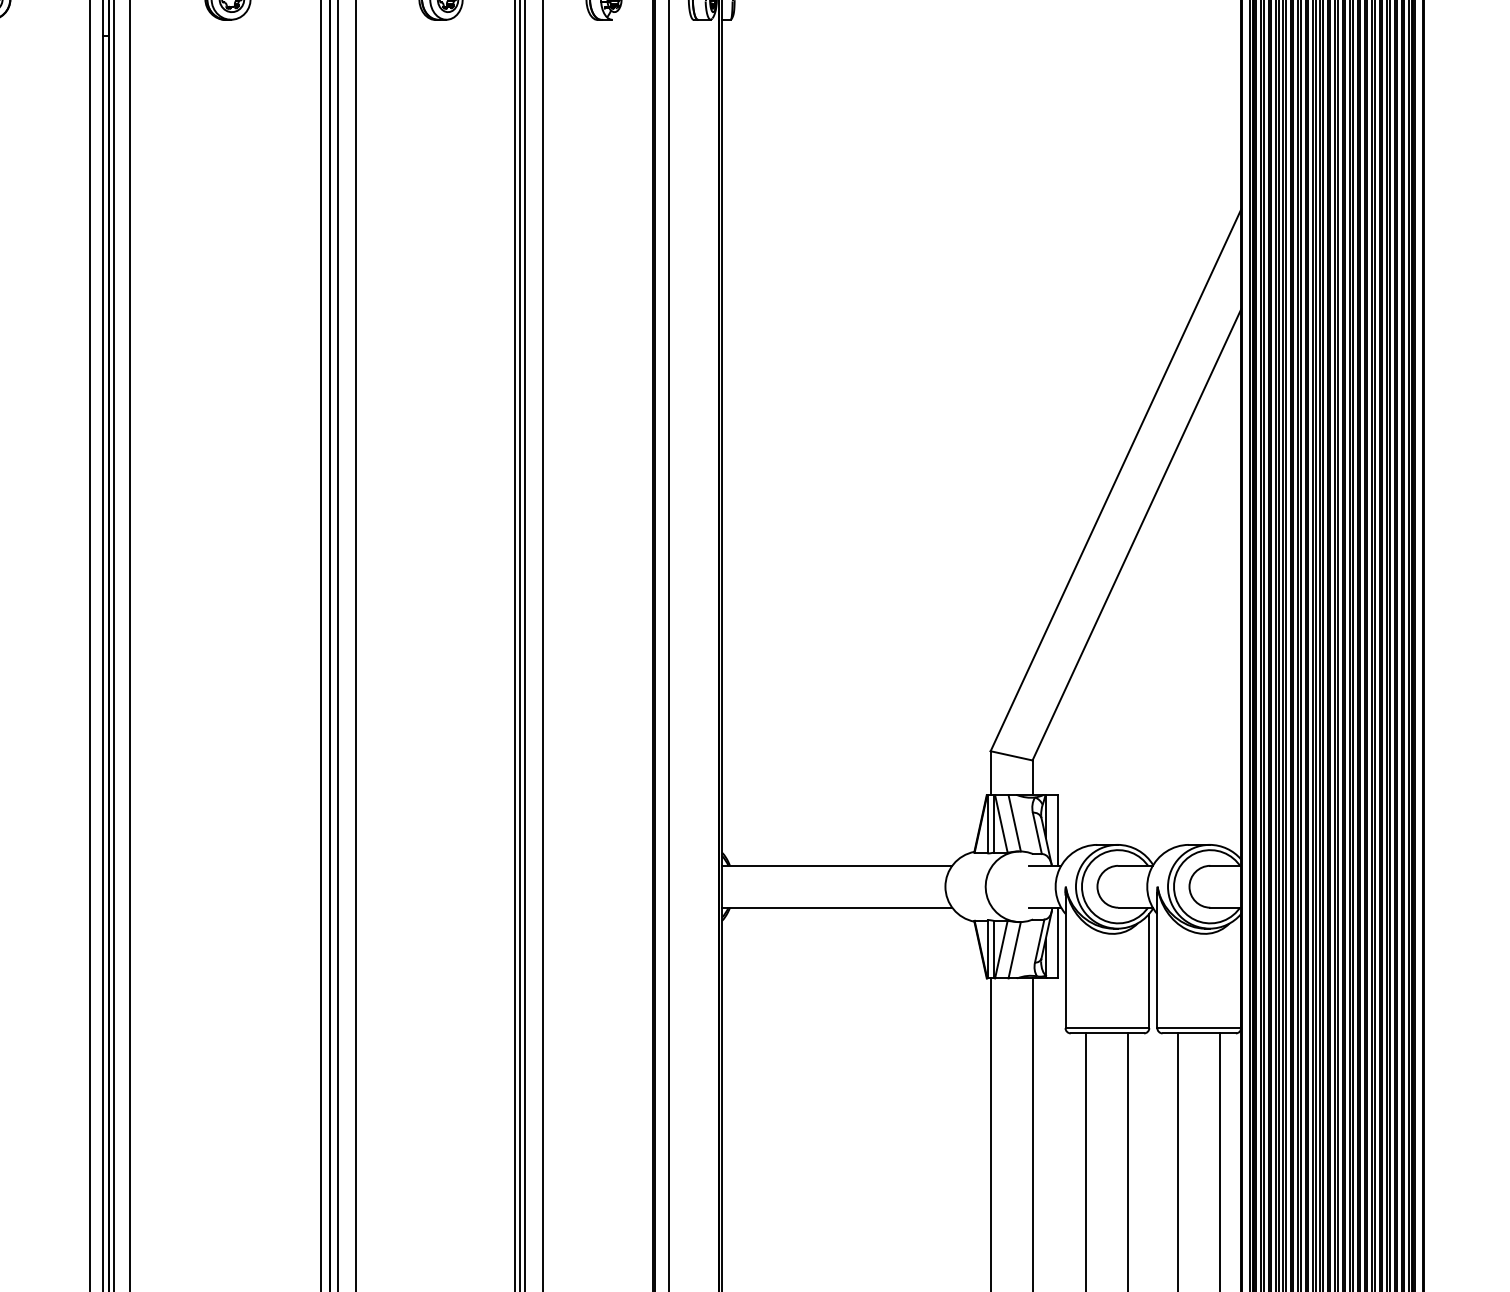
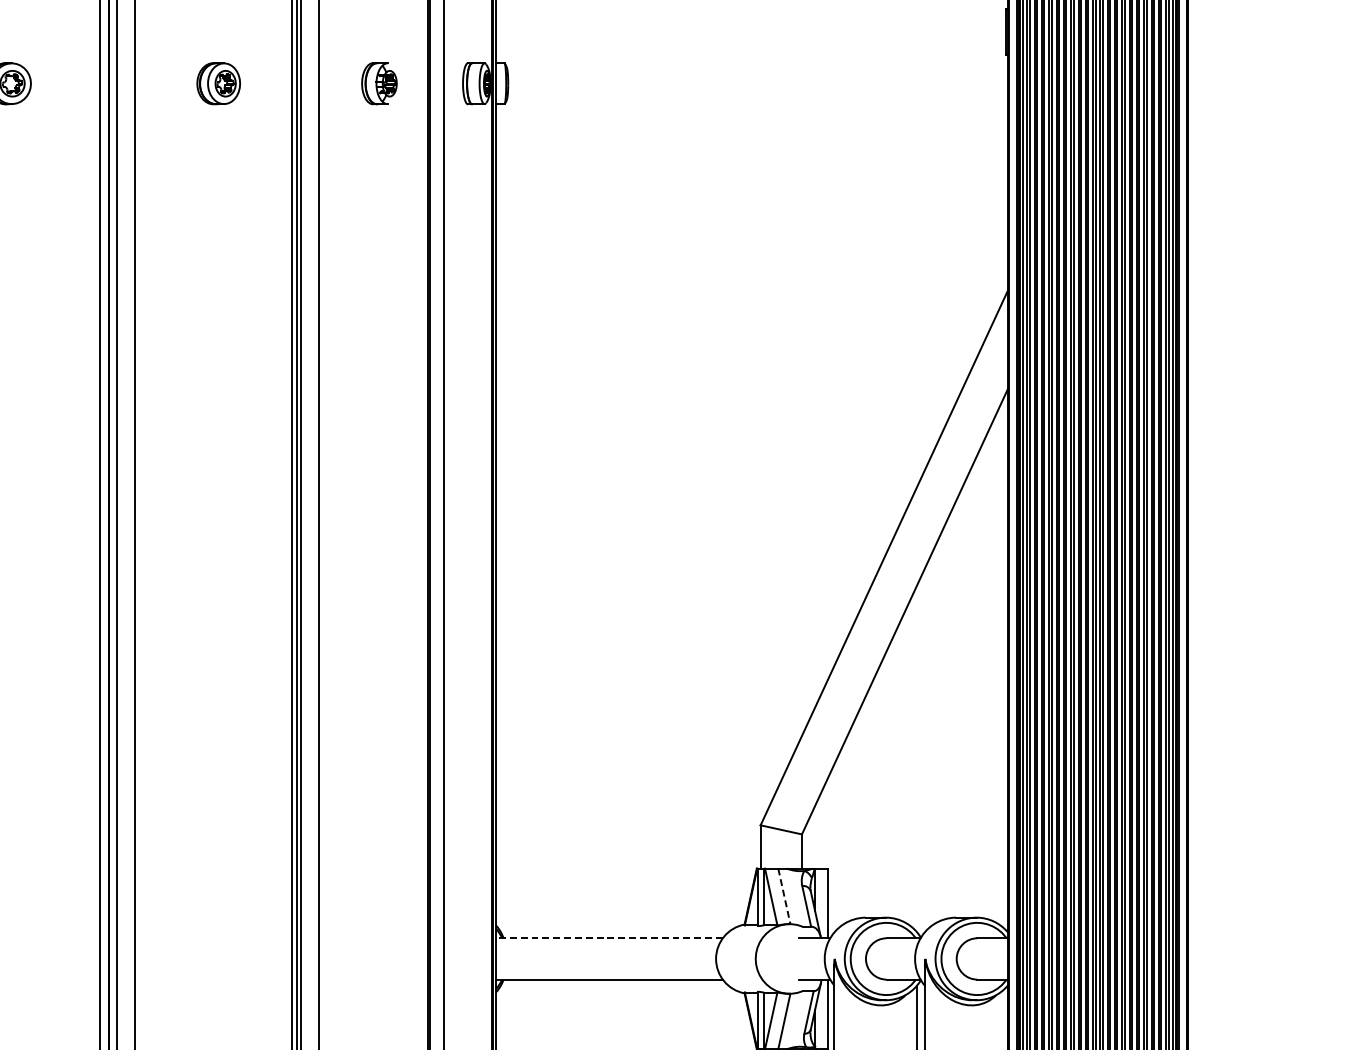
line: (1014, 823) -> (784, 896), solid -> dashed
line: (836, 865) -> (608, 937), solid -> dashed

